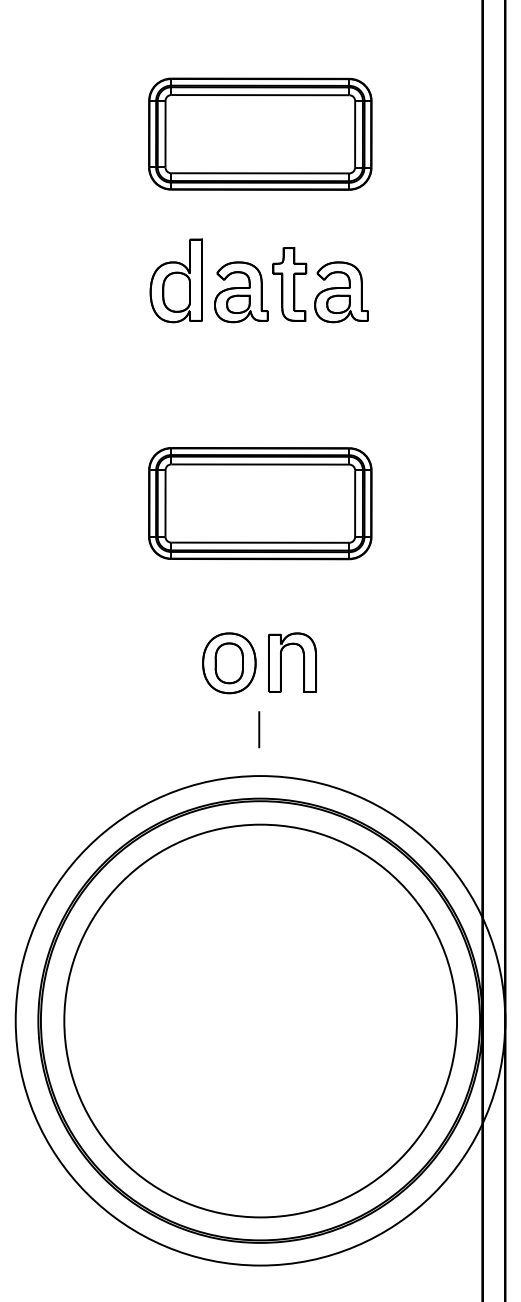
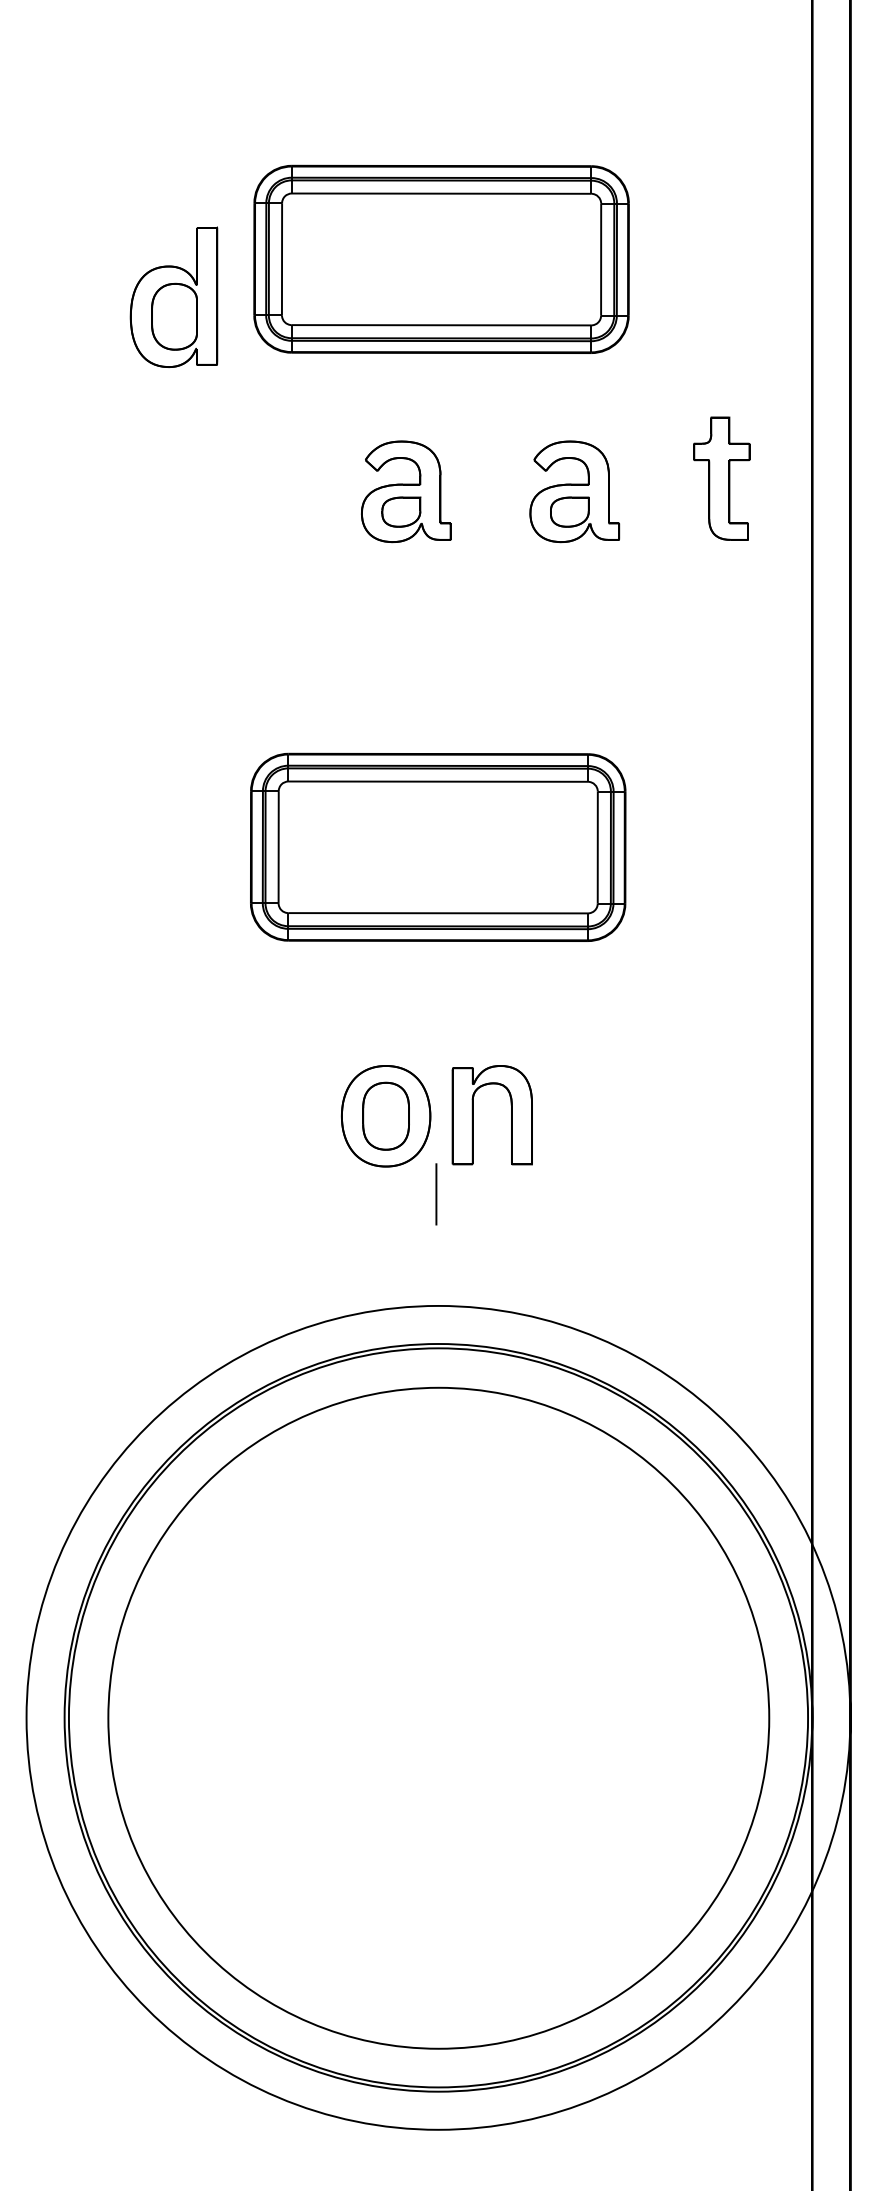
part: (260, 133) -> (441, 258), moved
part: (175, 280) -> (172, 296), moved
part: (289, 284) -> (721, 478), moved
line: (259, 729) -> (436, 1193), moved

